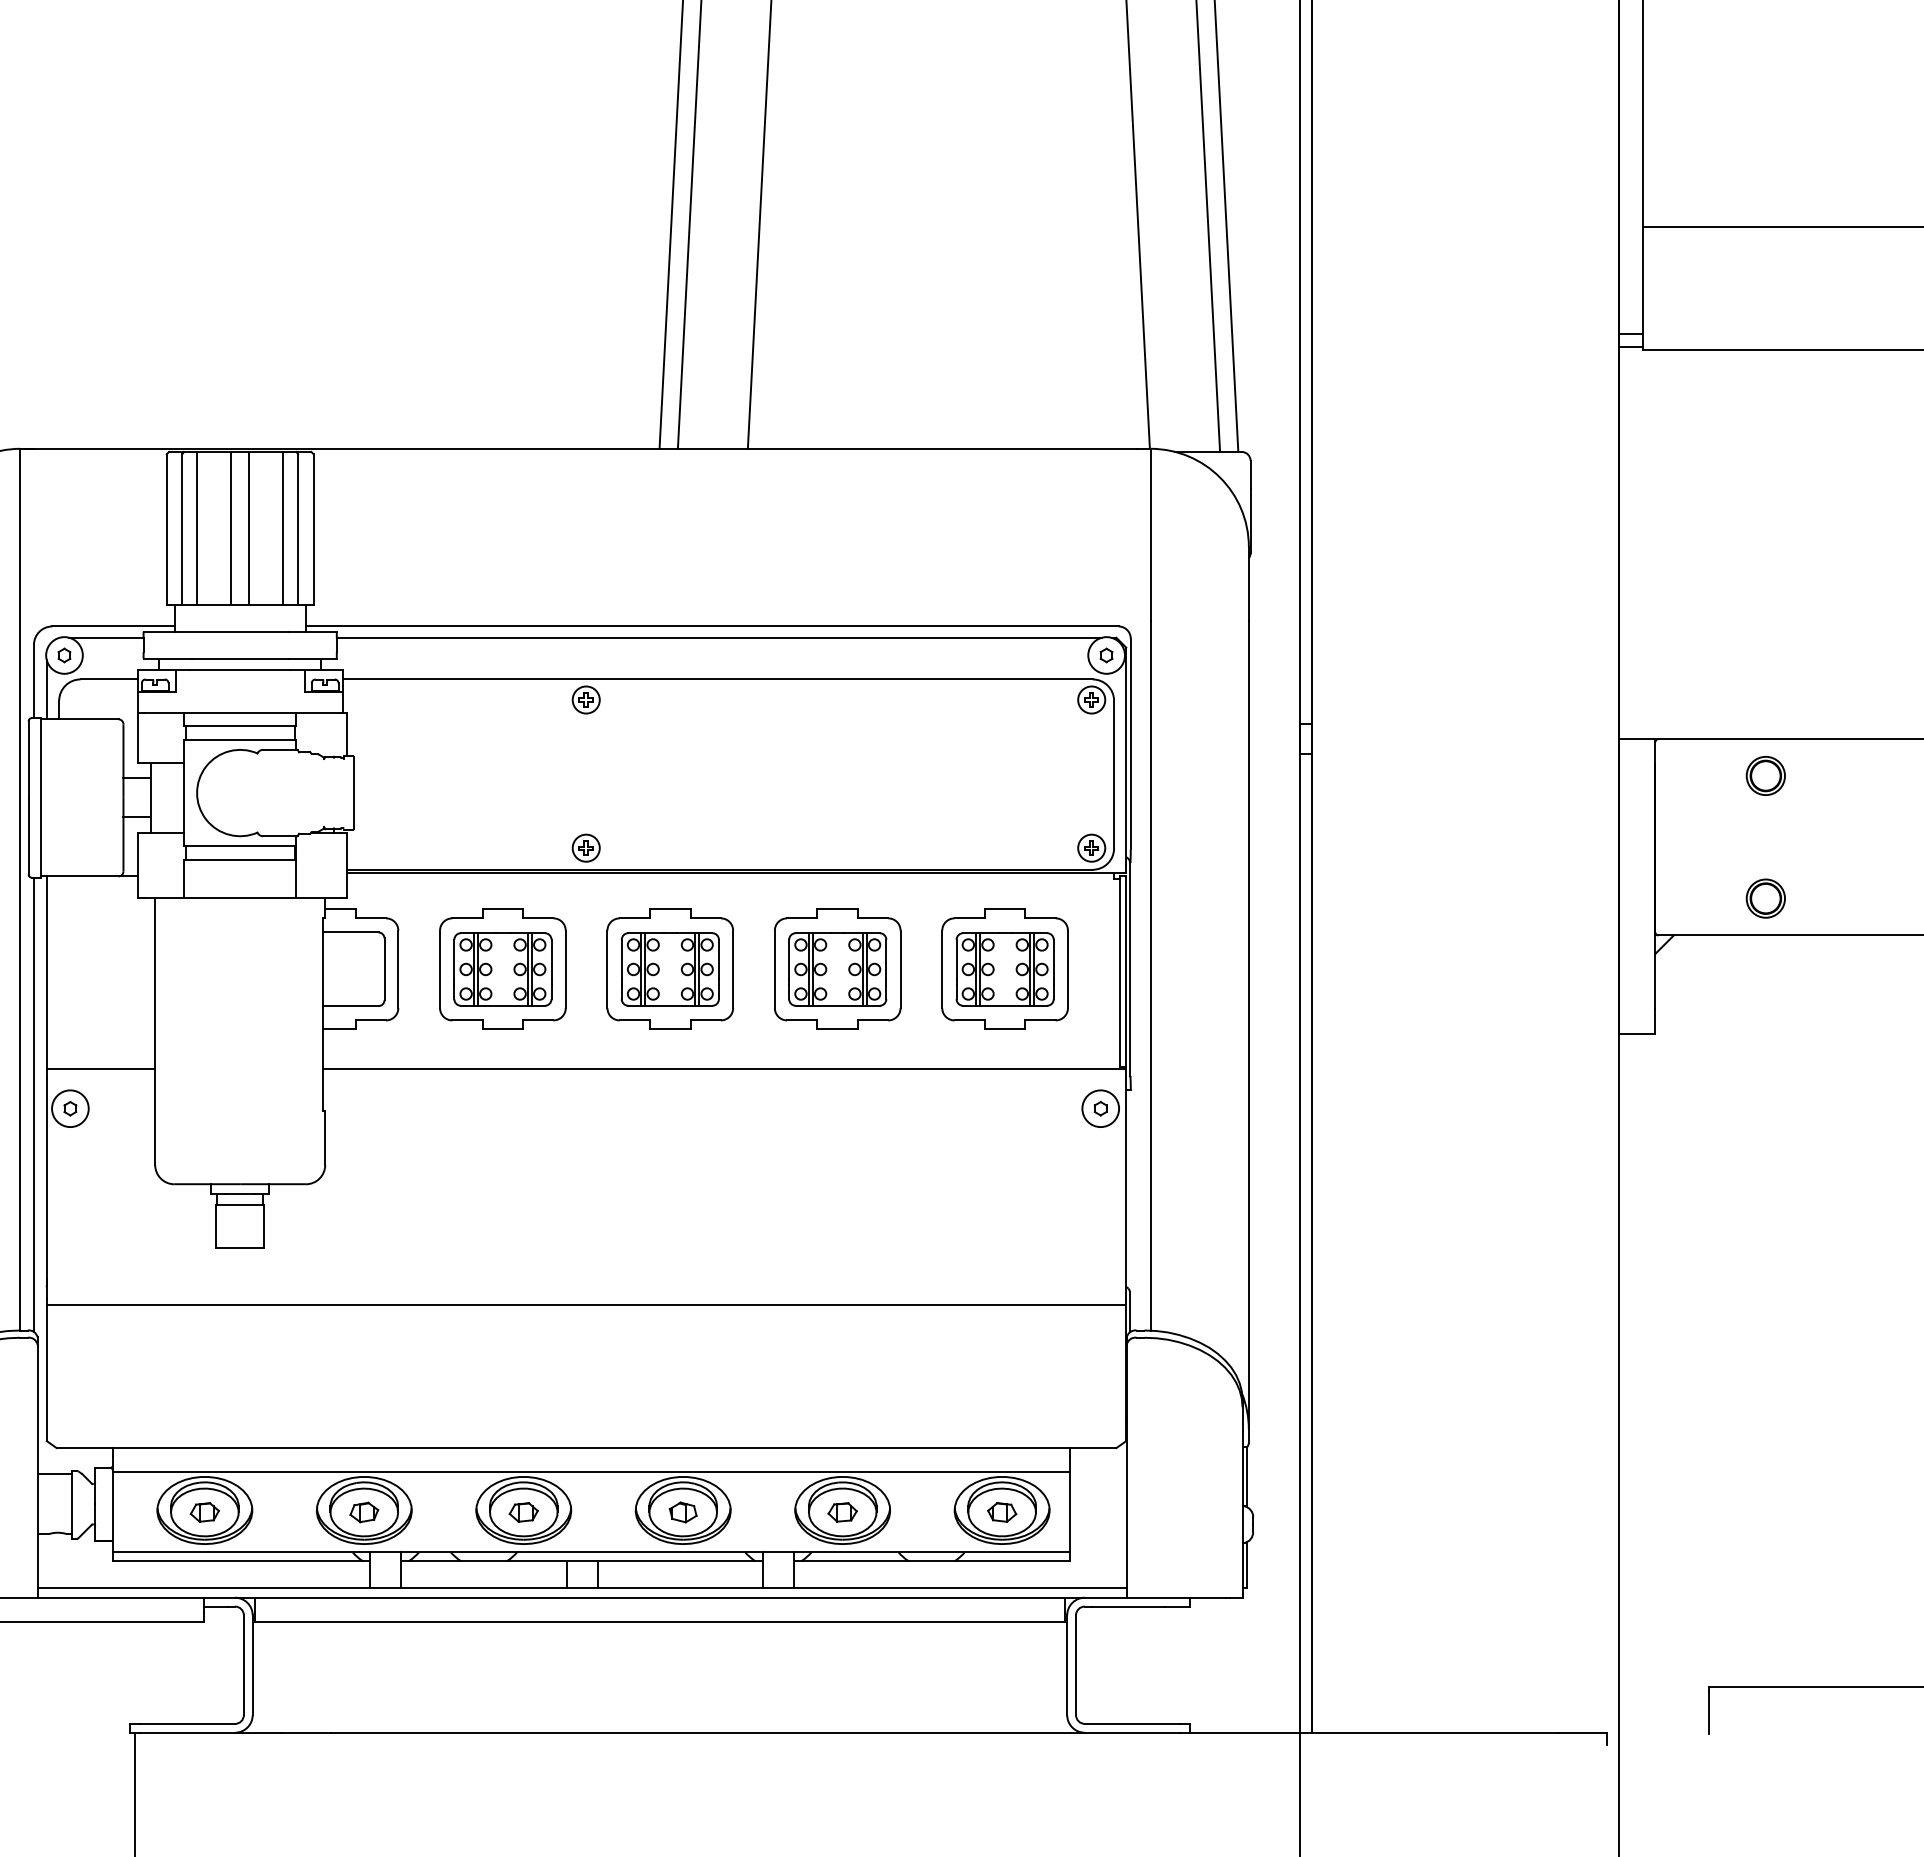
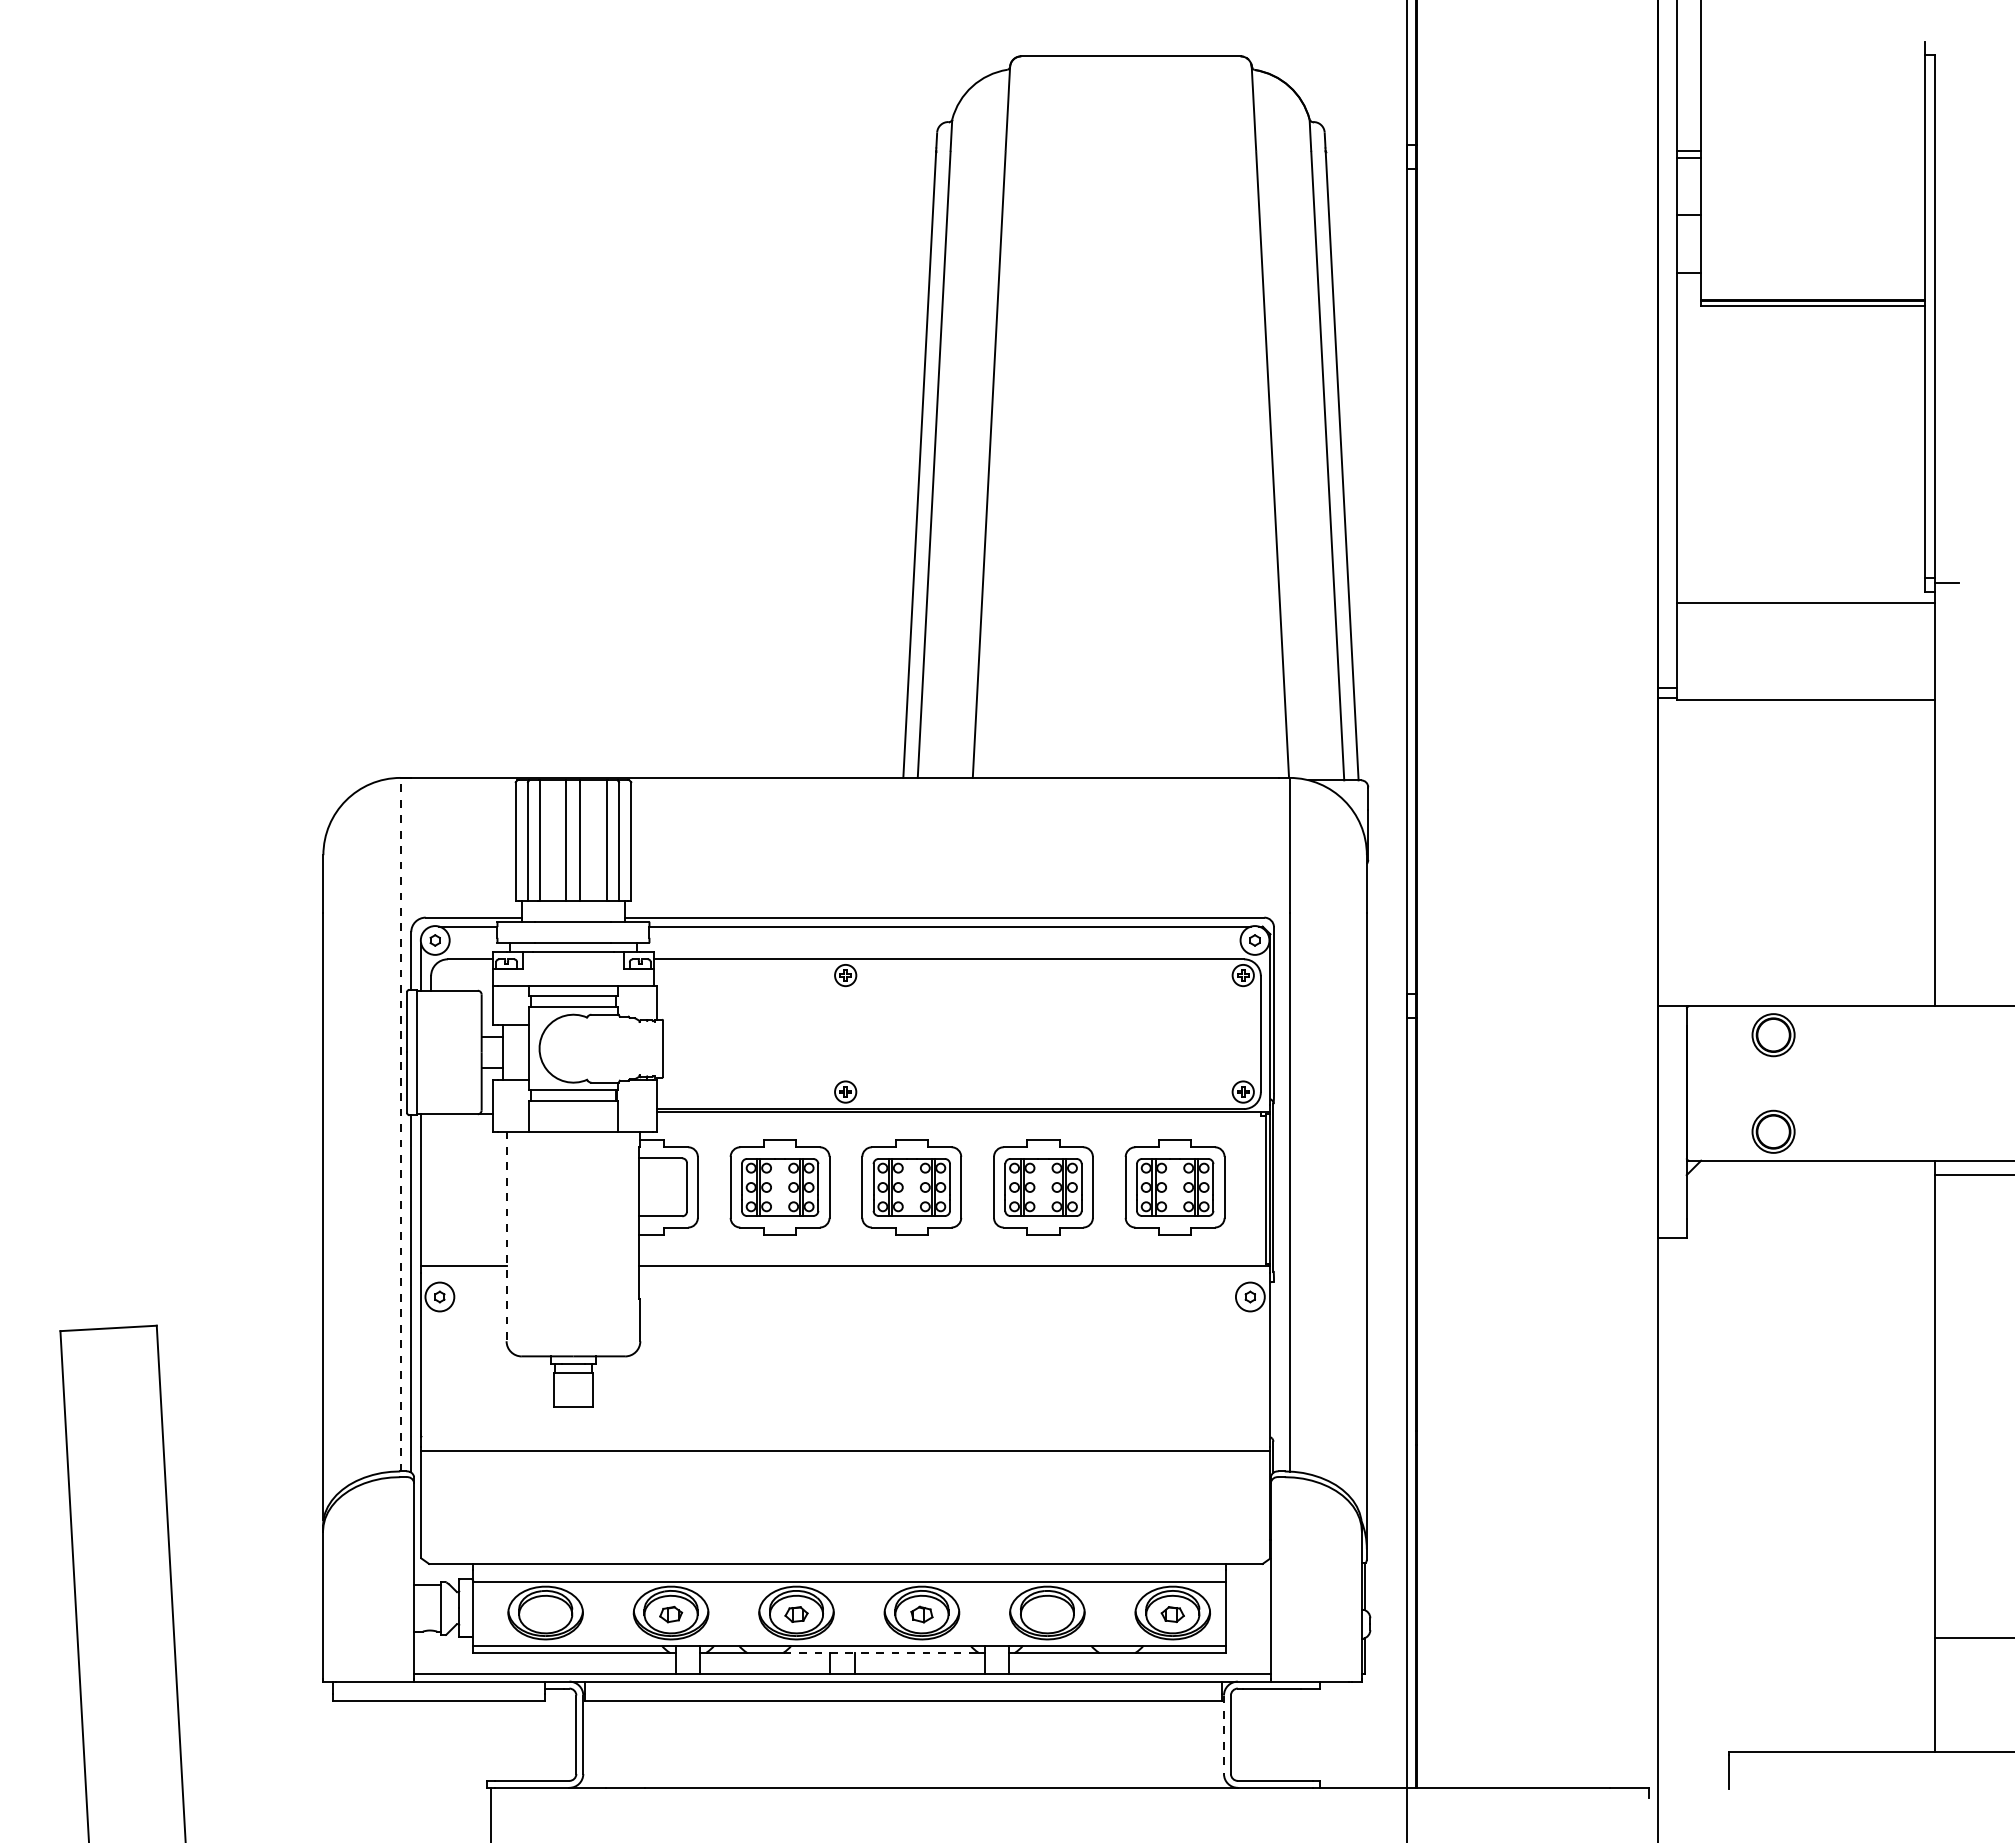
part: (1765, 776) -> (1773, 1035), size x1.4
line: (20, 889) -> (400, 1124), solid -> dashed
part: (1765, 898) -> (1773, 1131), size x1.4
line: (155, 1031) -> (506, 1236), solid -> dashed
part: (204, 1512) -> (545, 1614), removed
part: (842, 1512) -> (1047, 1614), removed
line: (631, 1560) -> (881, 1652), solid -> dashed
line: (1066, 1666) -> (1223, 1735), solid -> dashed

